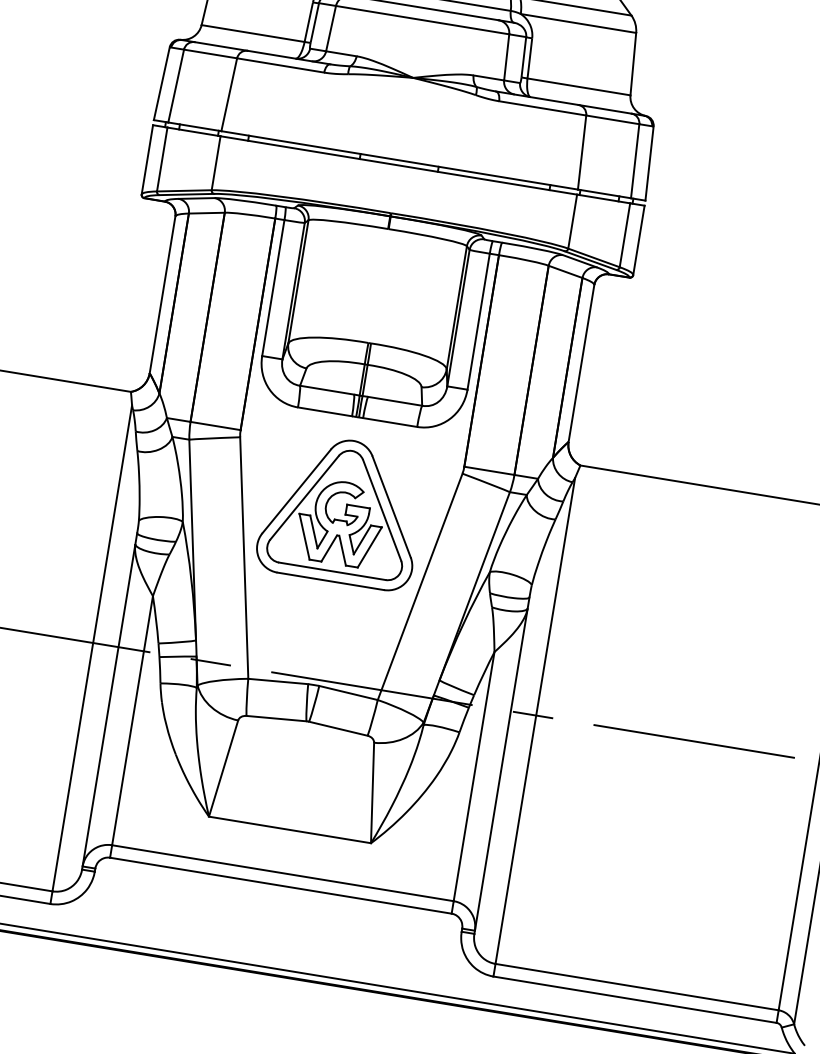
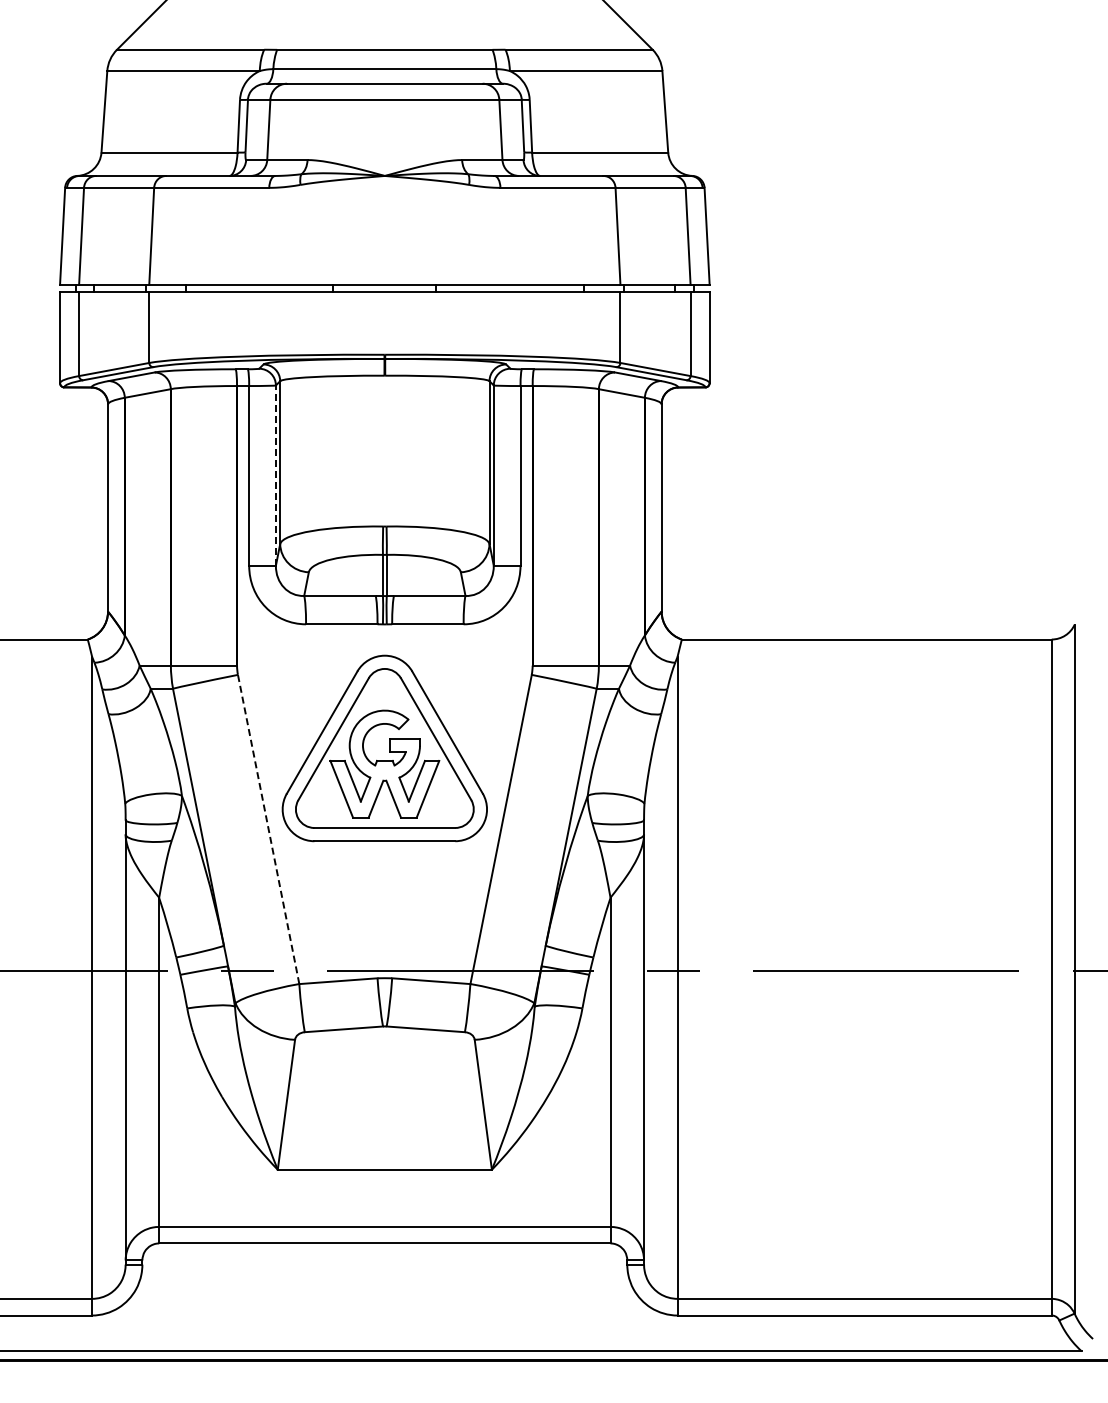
line: (293, 291) -> (275, 475), solid -> dashed
line: (244, 558) -> (268, 829), solid -> dashed

